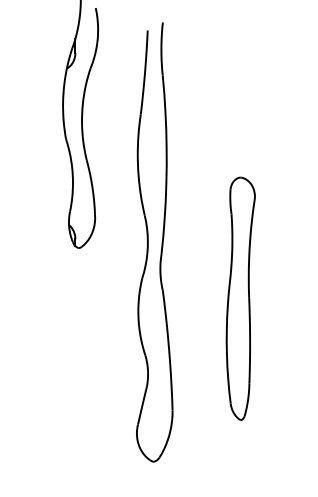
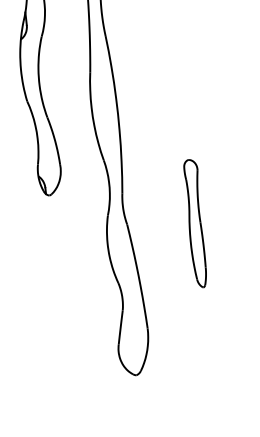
part: (240, 298) -> (195, 223), size x0.6

